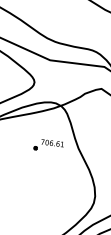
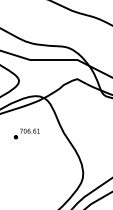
part: (48, 145) -> (26, 133), moved

